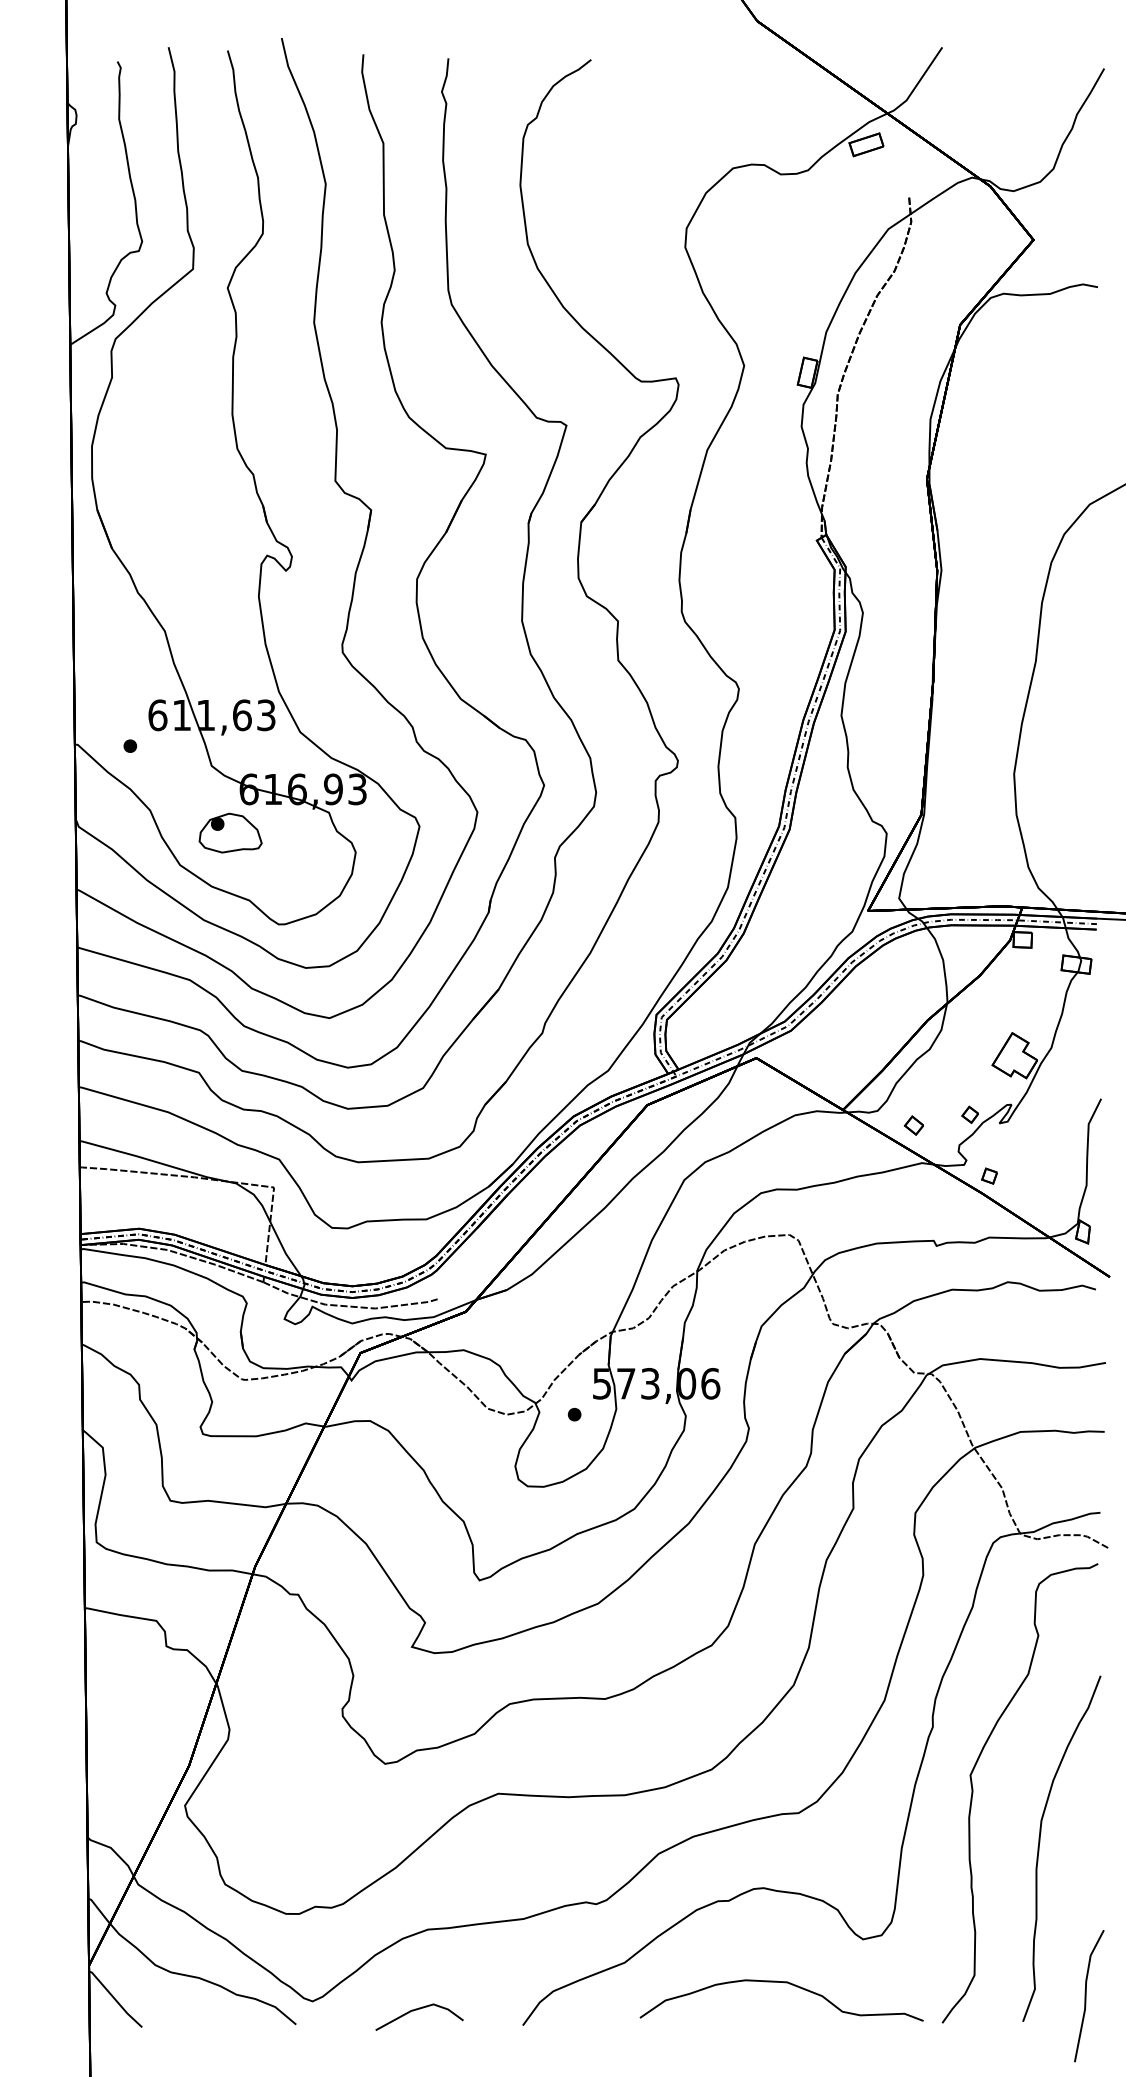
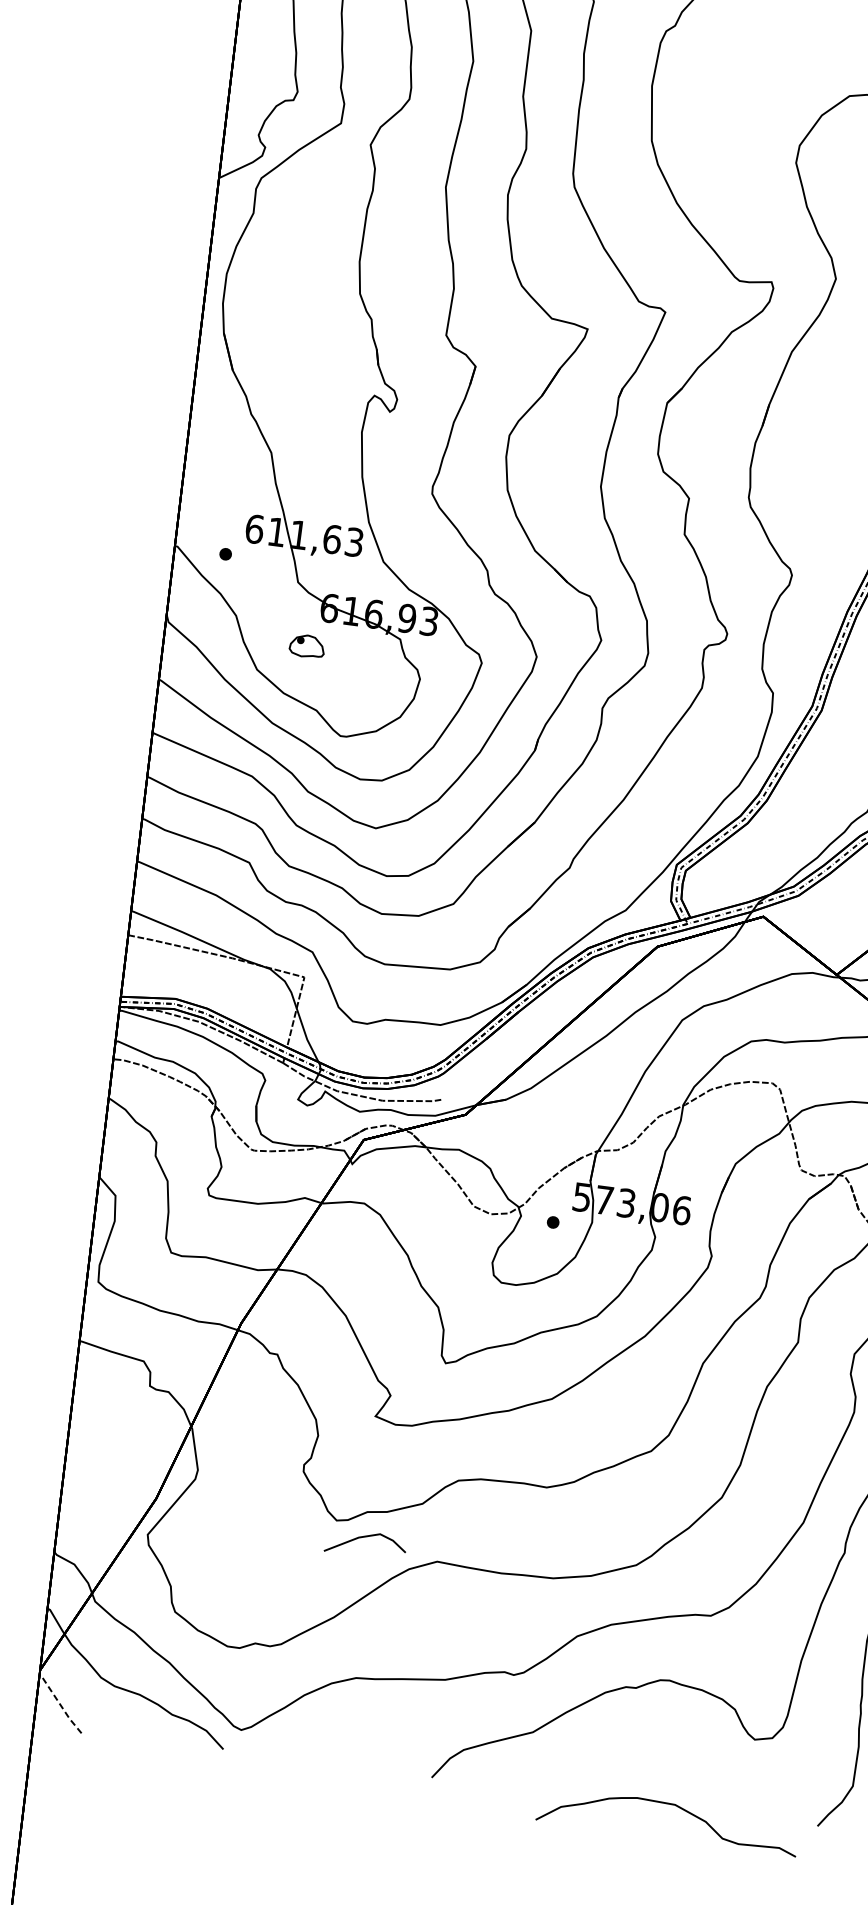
part: (230, 832) -> (307, 645), size x0.6
curve: (784, 1983) -> (672, 1805), moved
line: (115, 1999) -> (60, 1704), solid -> dashed
line: (417, 2010) -> (364, 1537), moved

